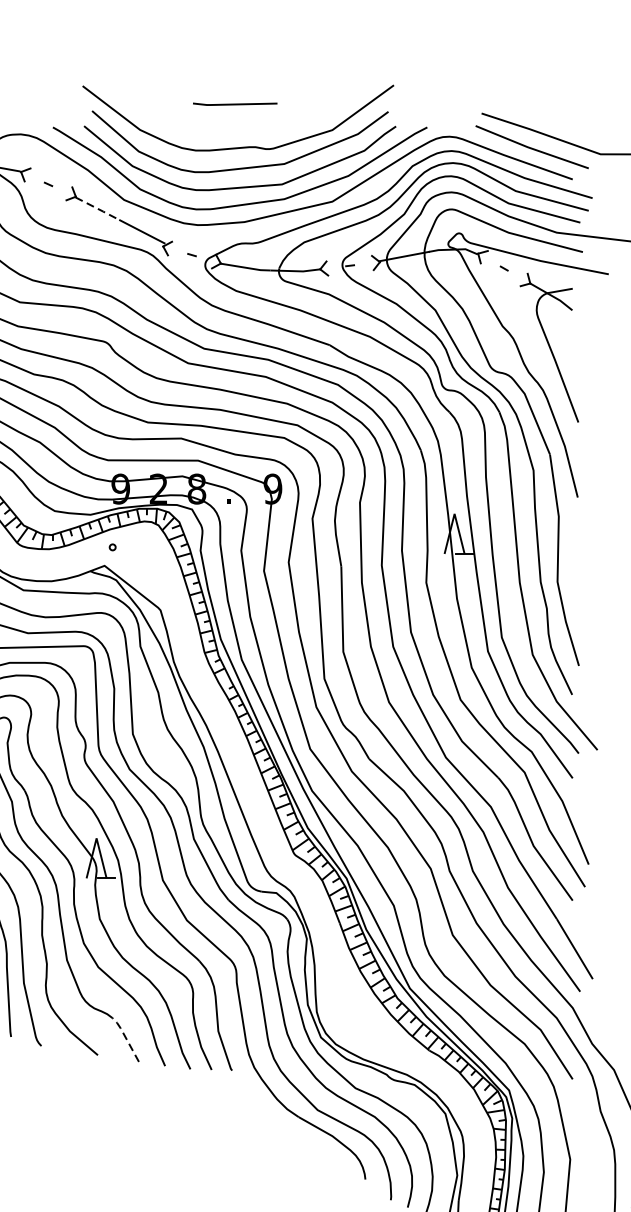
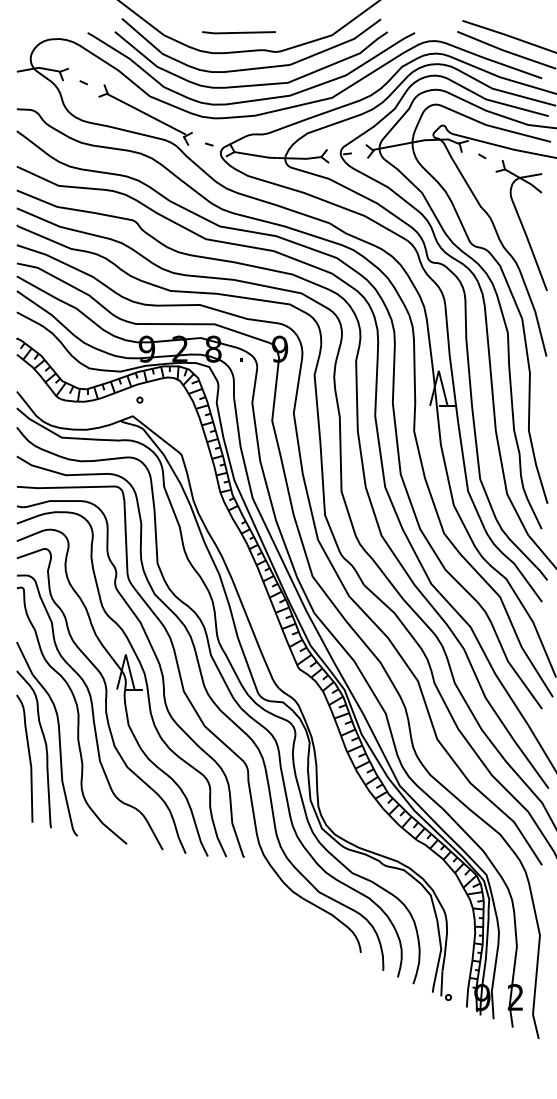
line: (234, 104) -> (238, 32), moved
line: (98, 209) -> (127, 104), dashed -> solid
line: (125, 1038) -> (151, 829), dashed -> solid

